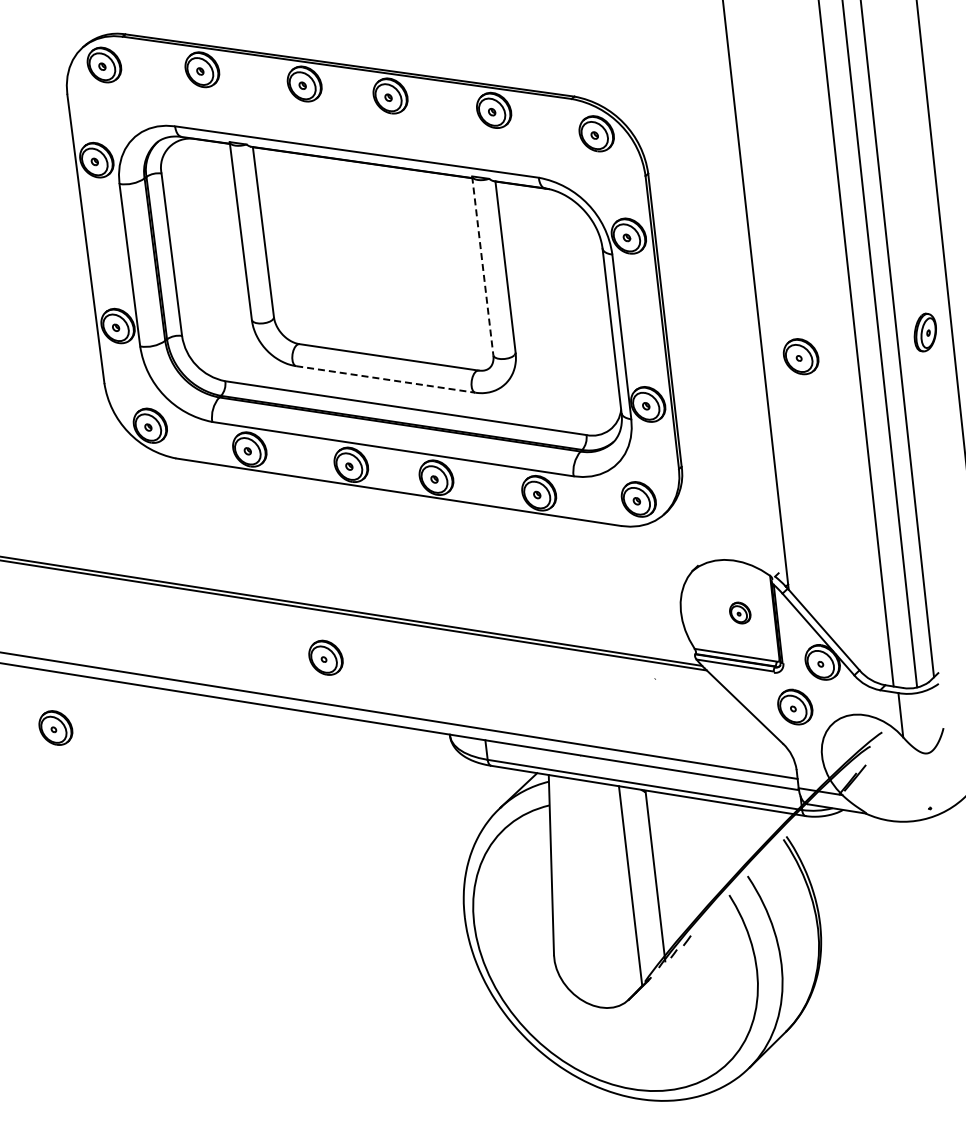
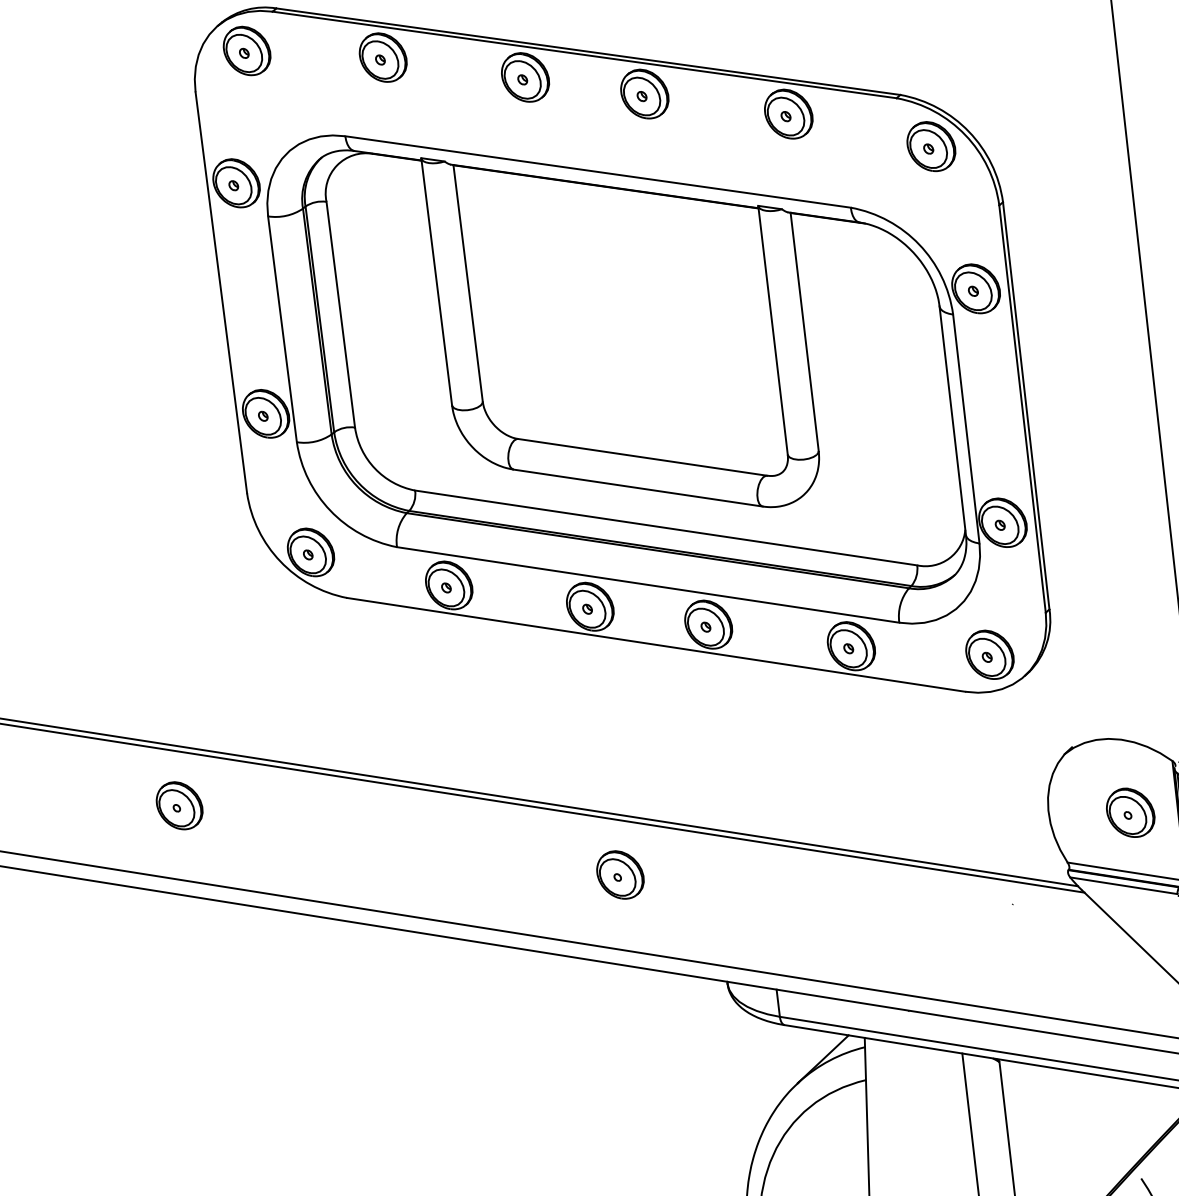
line: (482, 266) -> (772, 331), dashed -> solid
line: (385, 379) -> (637, 488), dashed -> solid
part: (740, 612) -> (1131, 812), size x1.67
part: (325, 657) -> (619, 874), moved
part: (55, 727) -> (179, 805), moved

